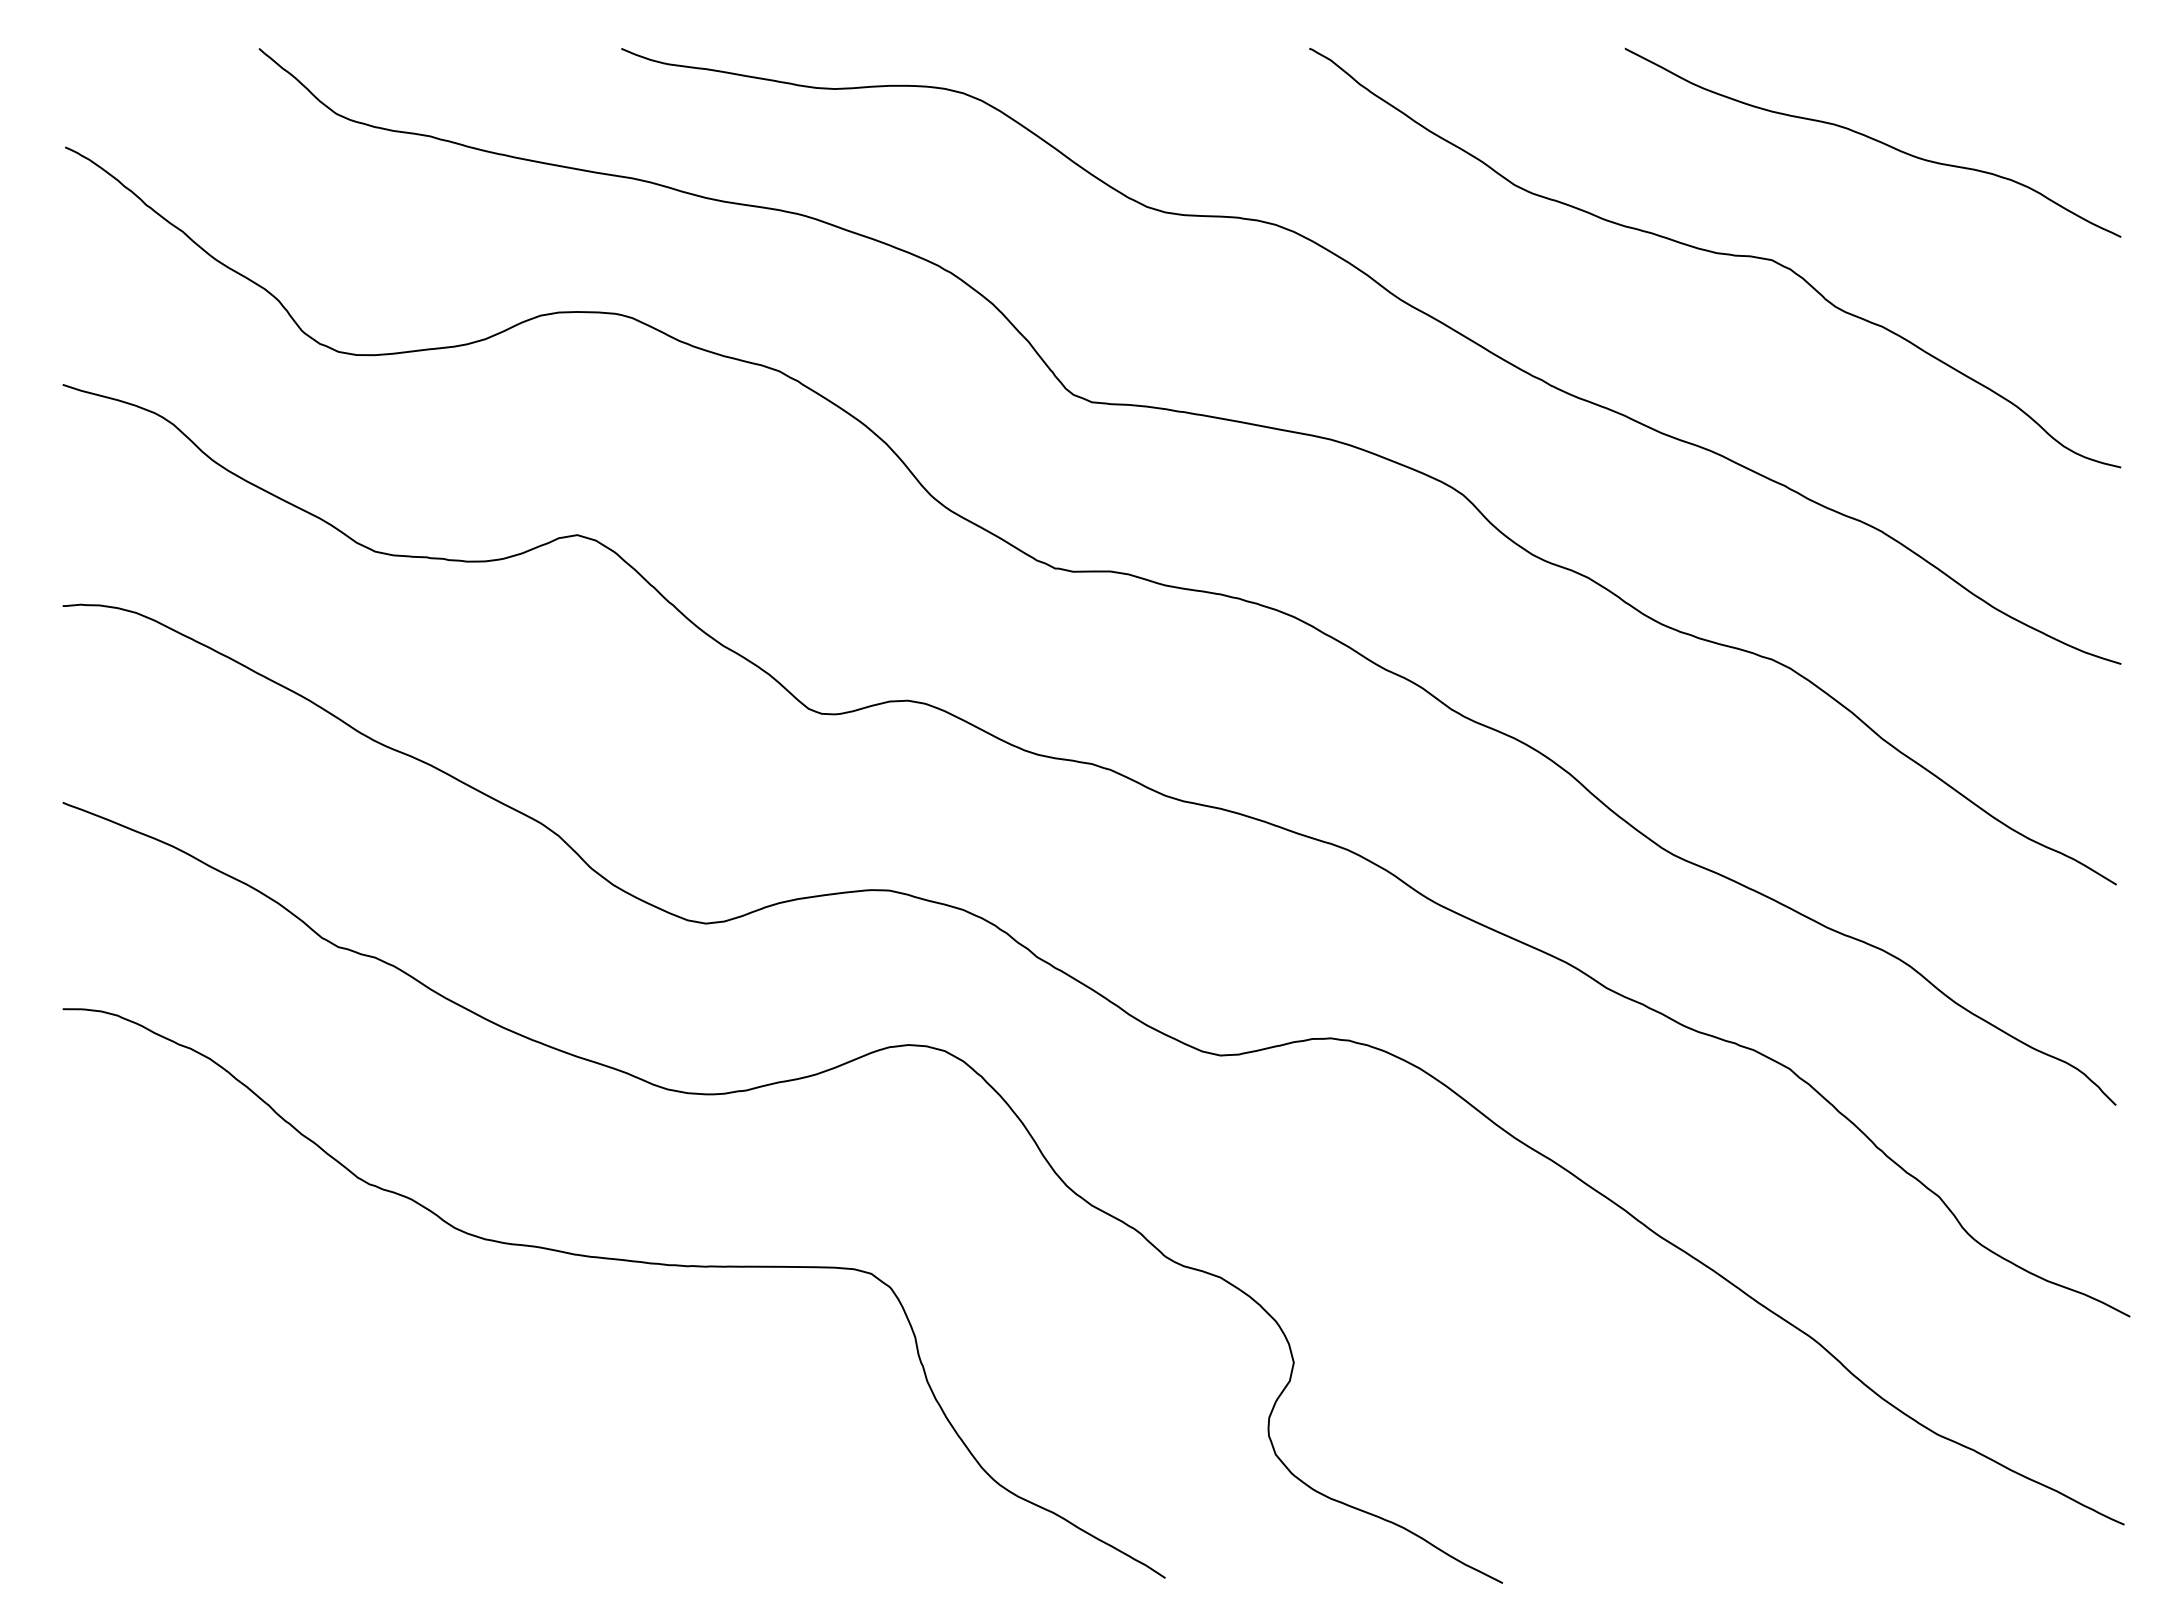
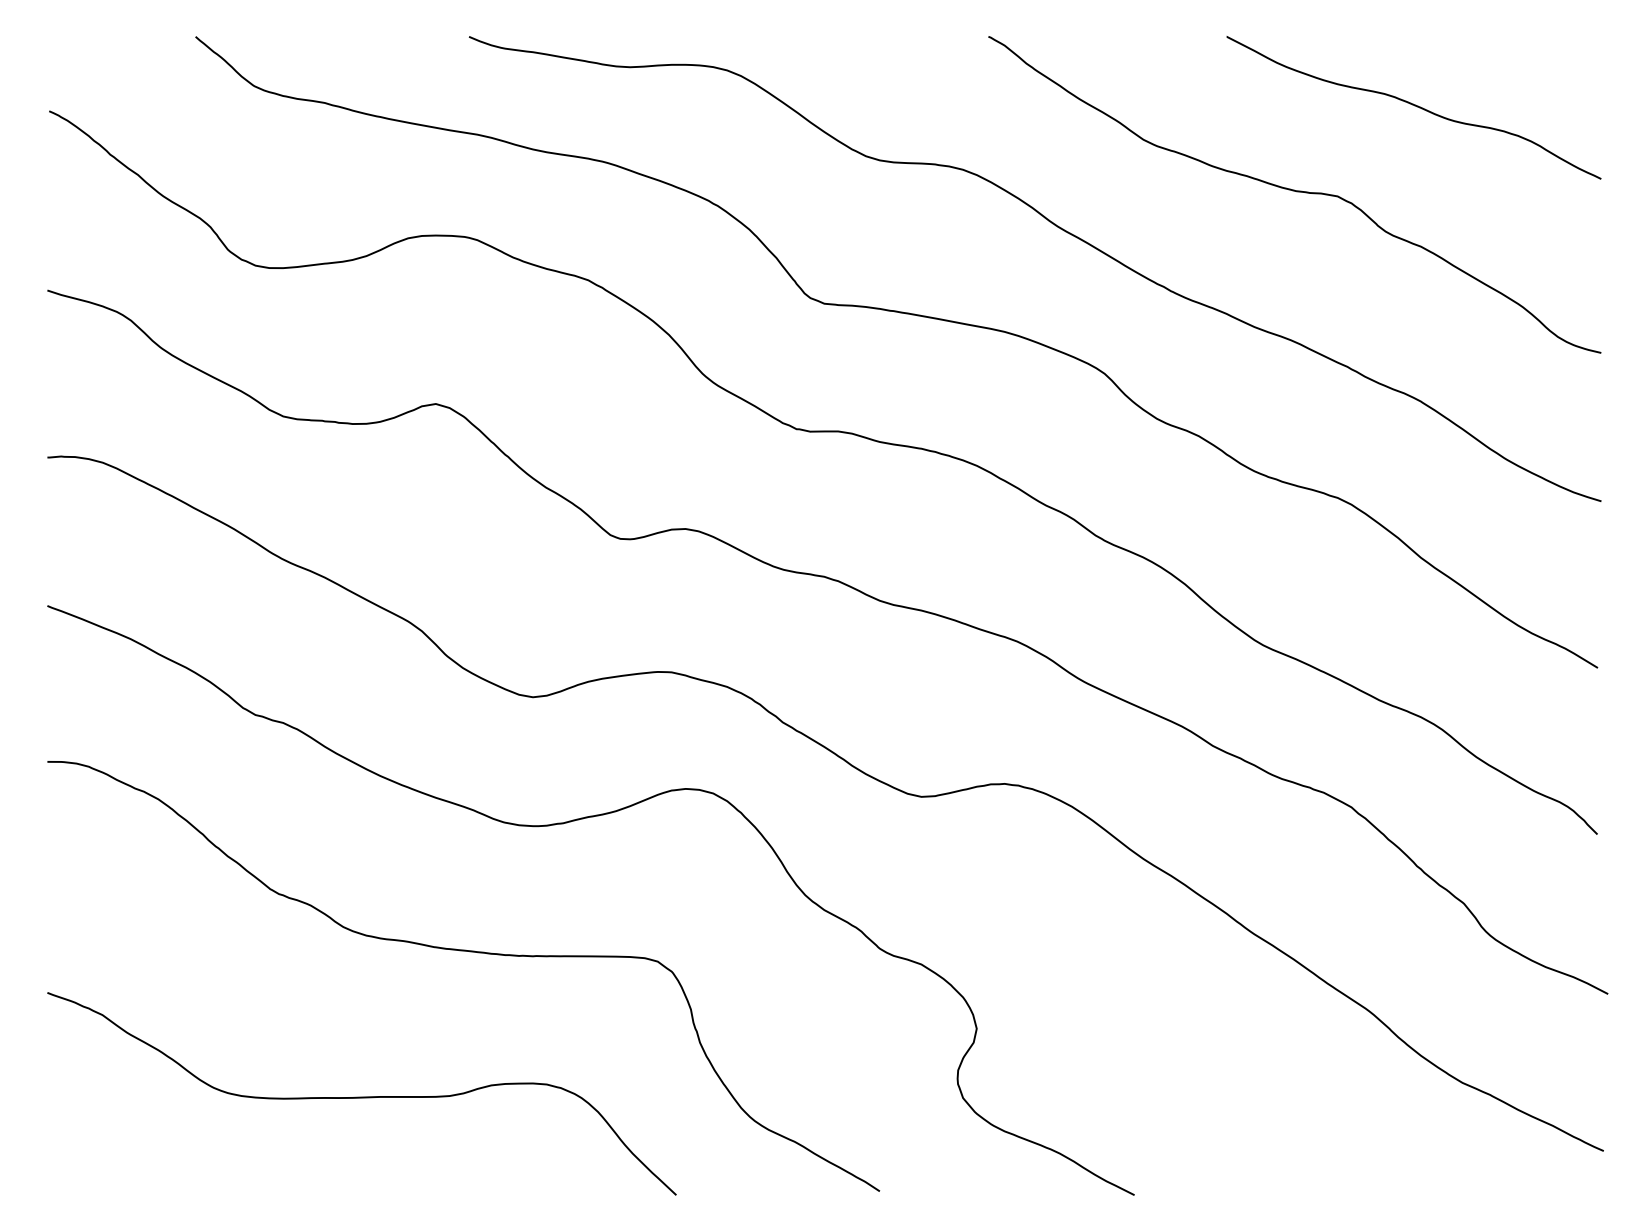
curve: (481, 1452) -> (363, 1096), added

